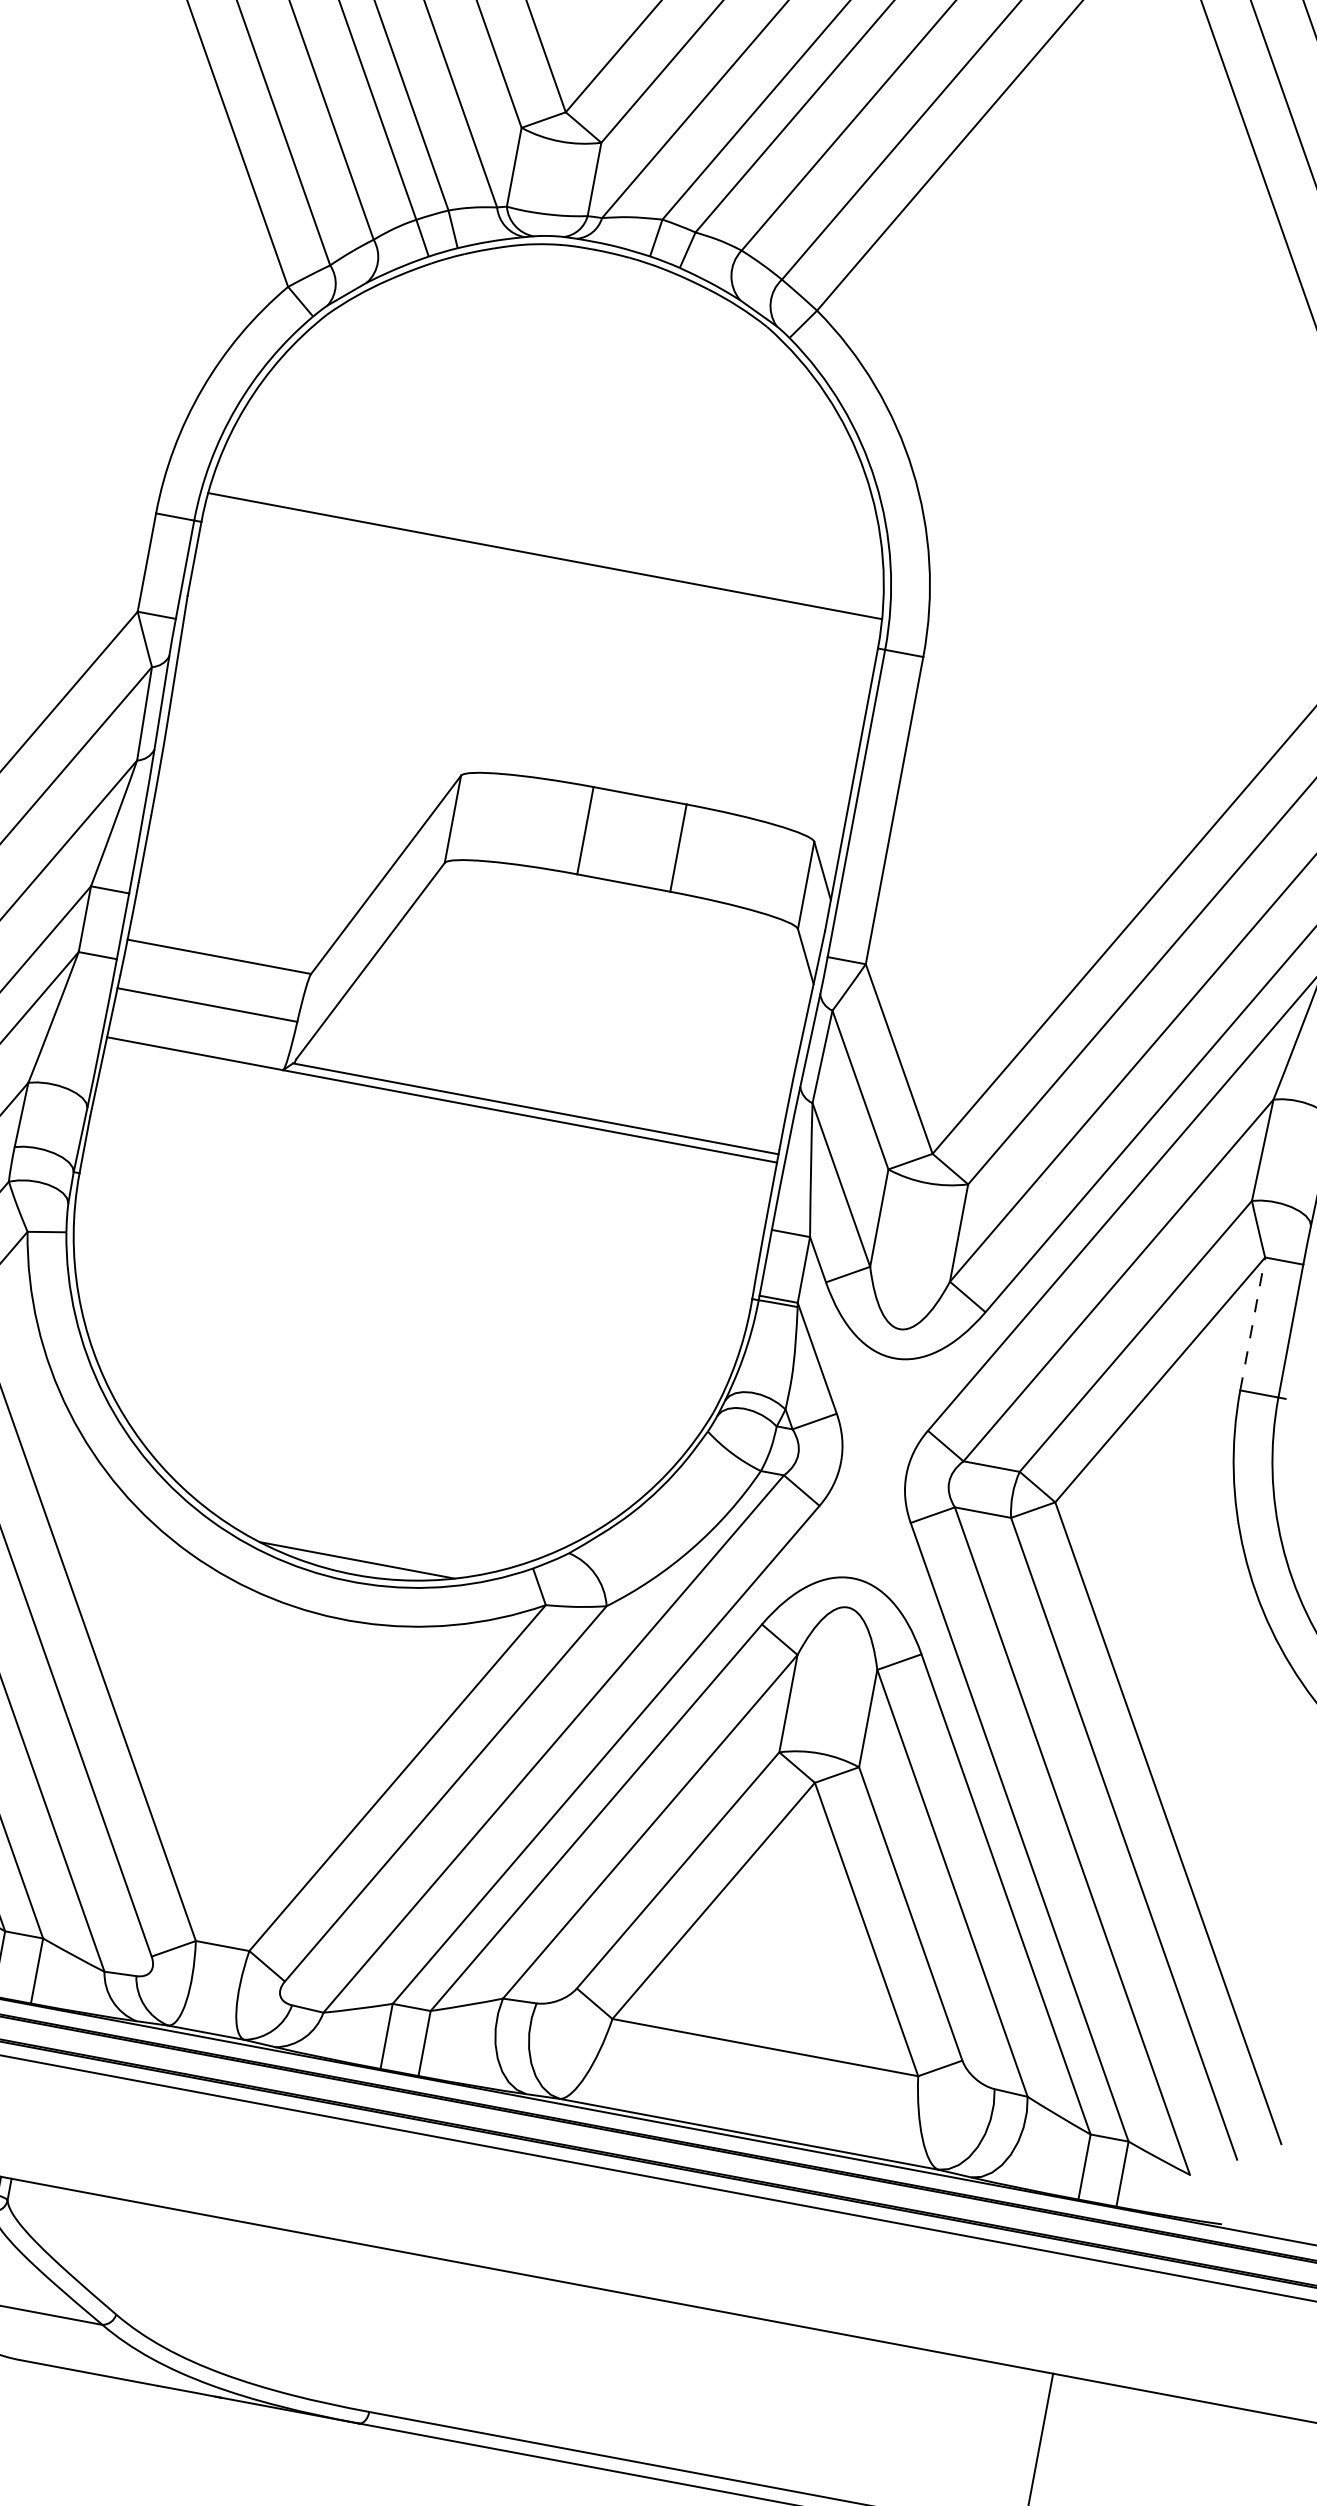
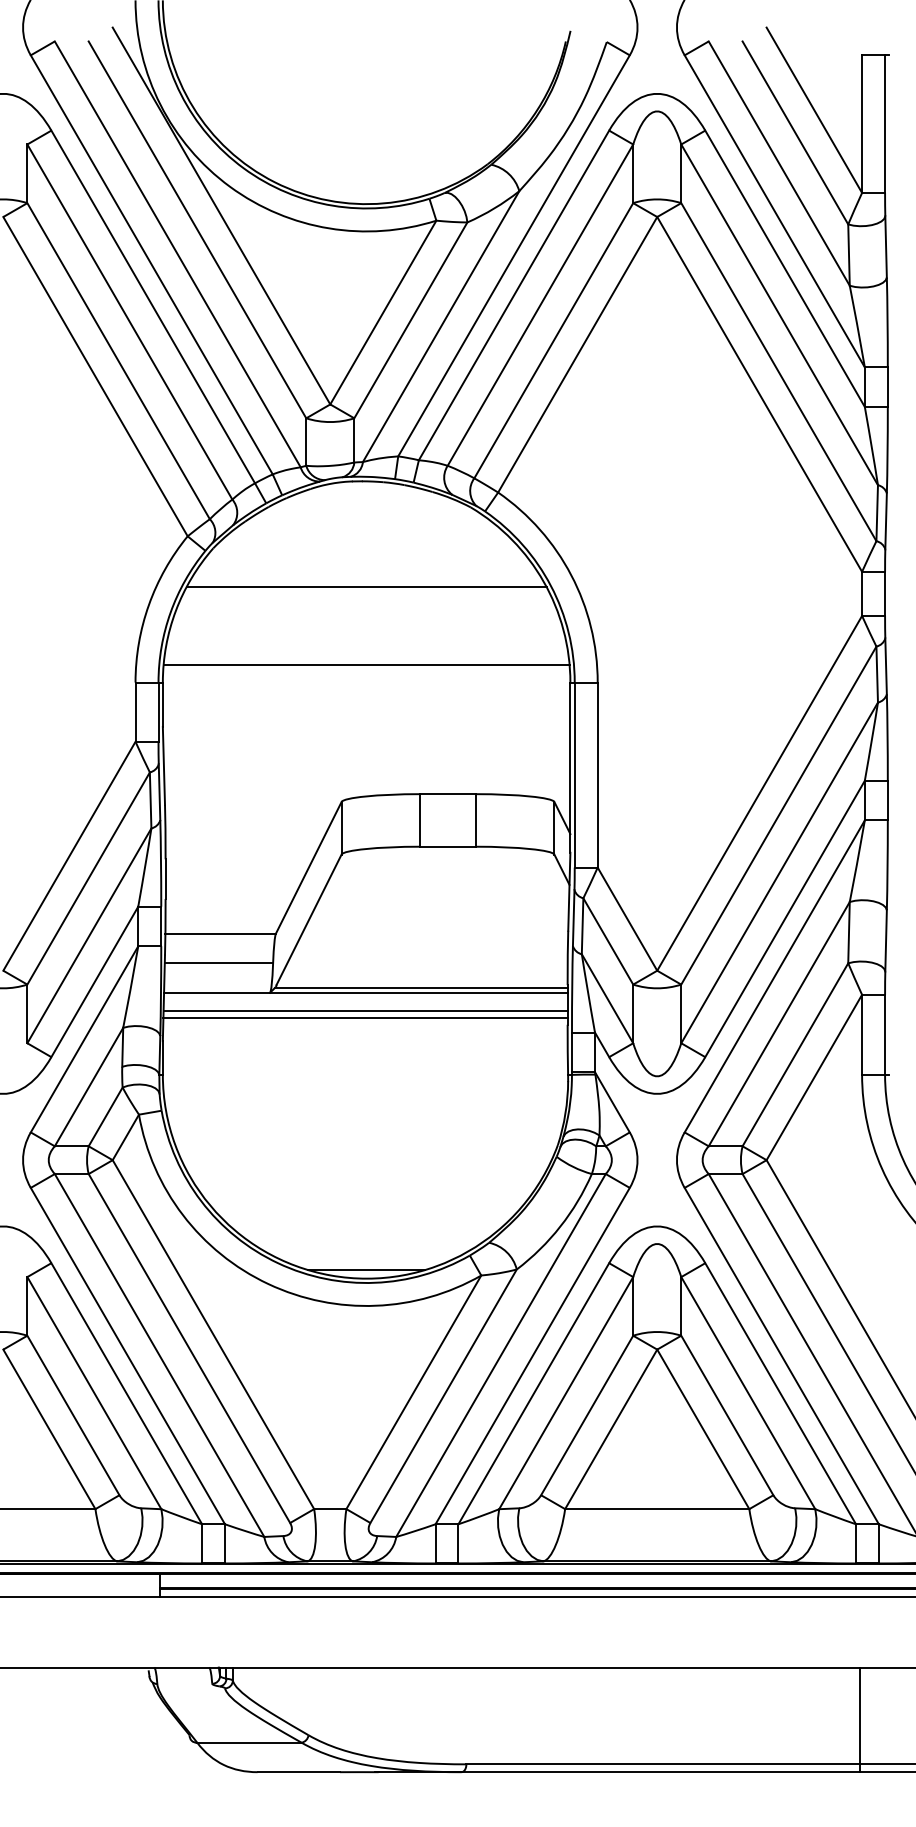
line: (569, 425) -> (366, 586), added
line: (435, 1129) -> (365, 1010), added
line: (433, 1142) -> (365, 1018), added
line: (1253, 1323) -> (862, 1034), dashed -> solid

